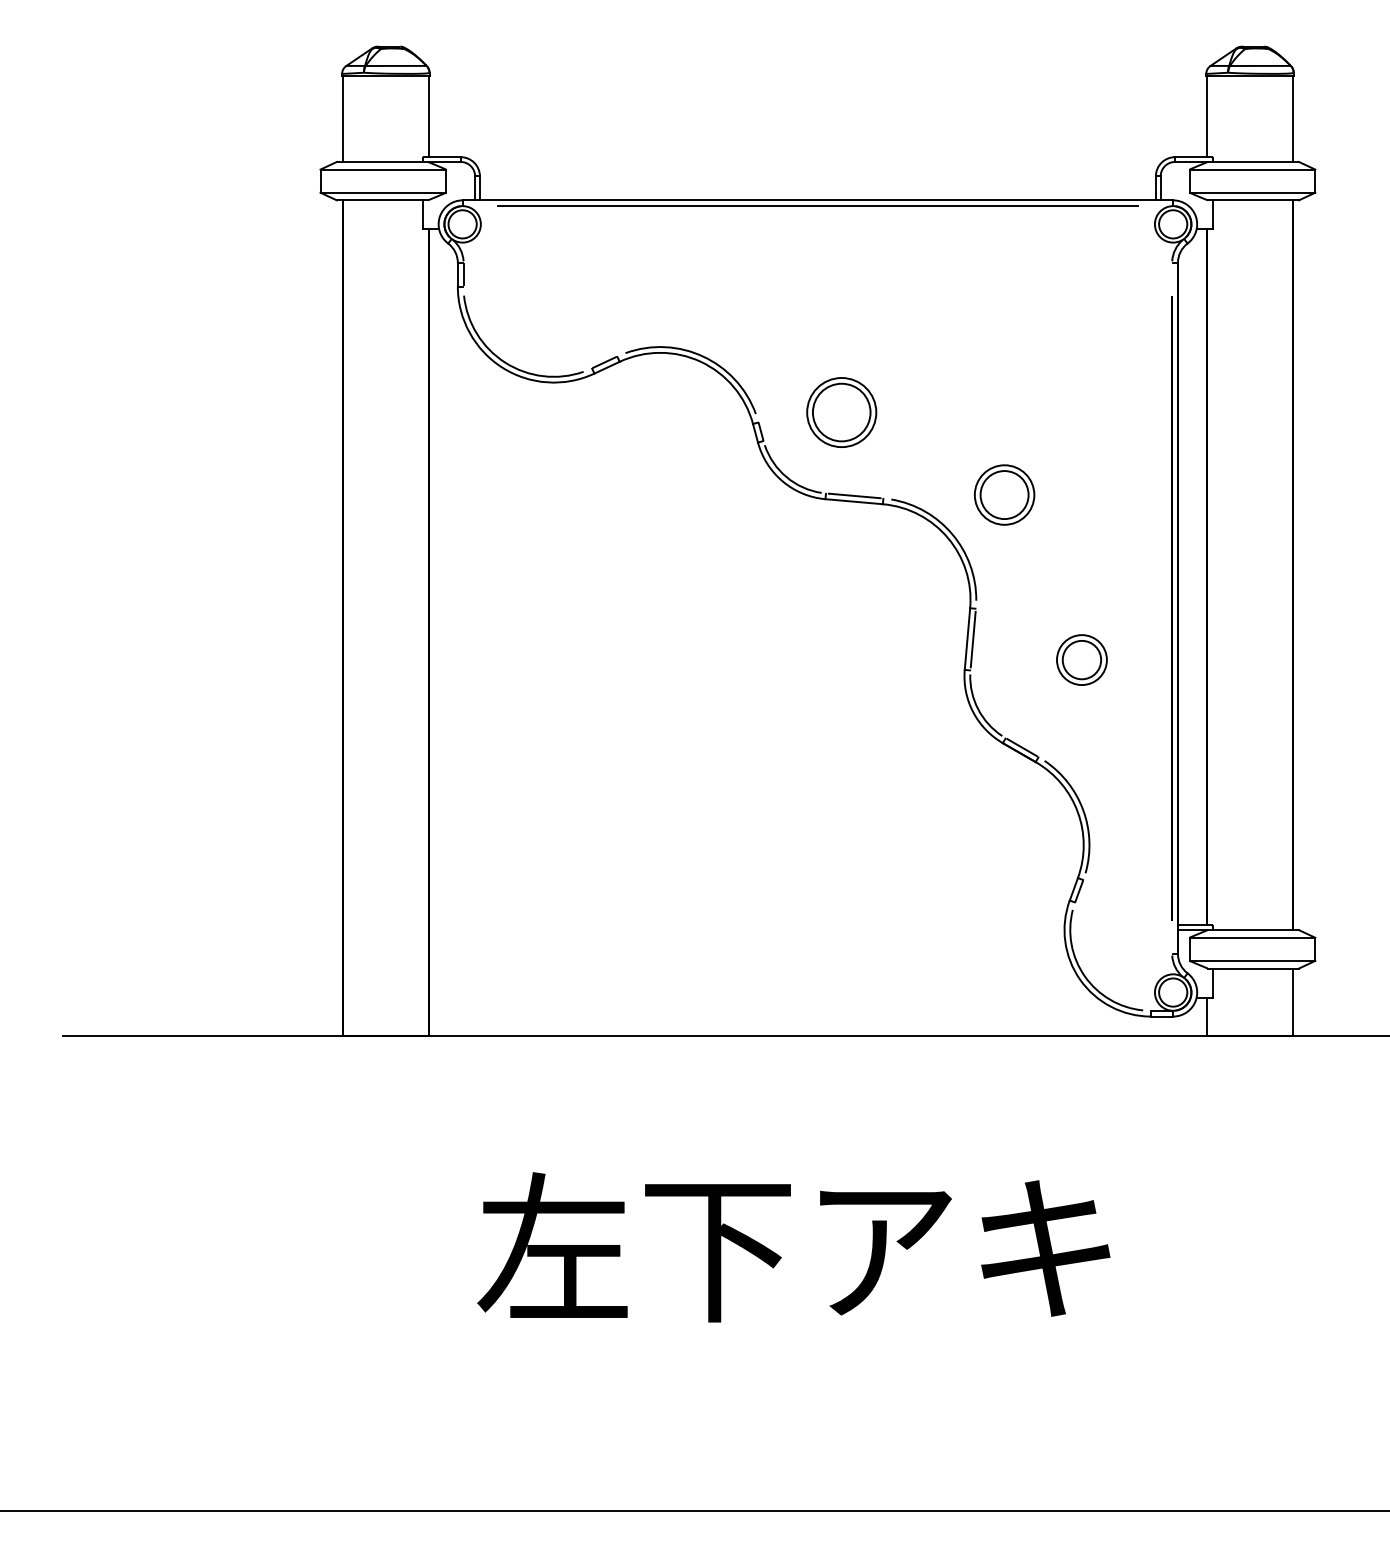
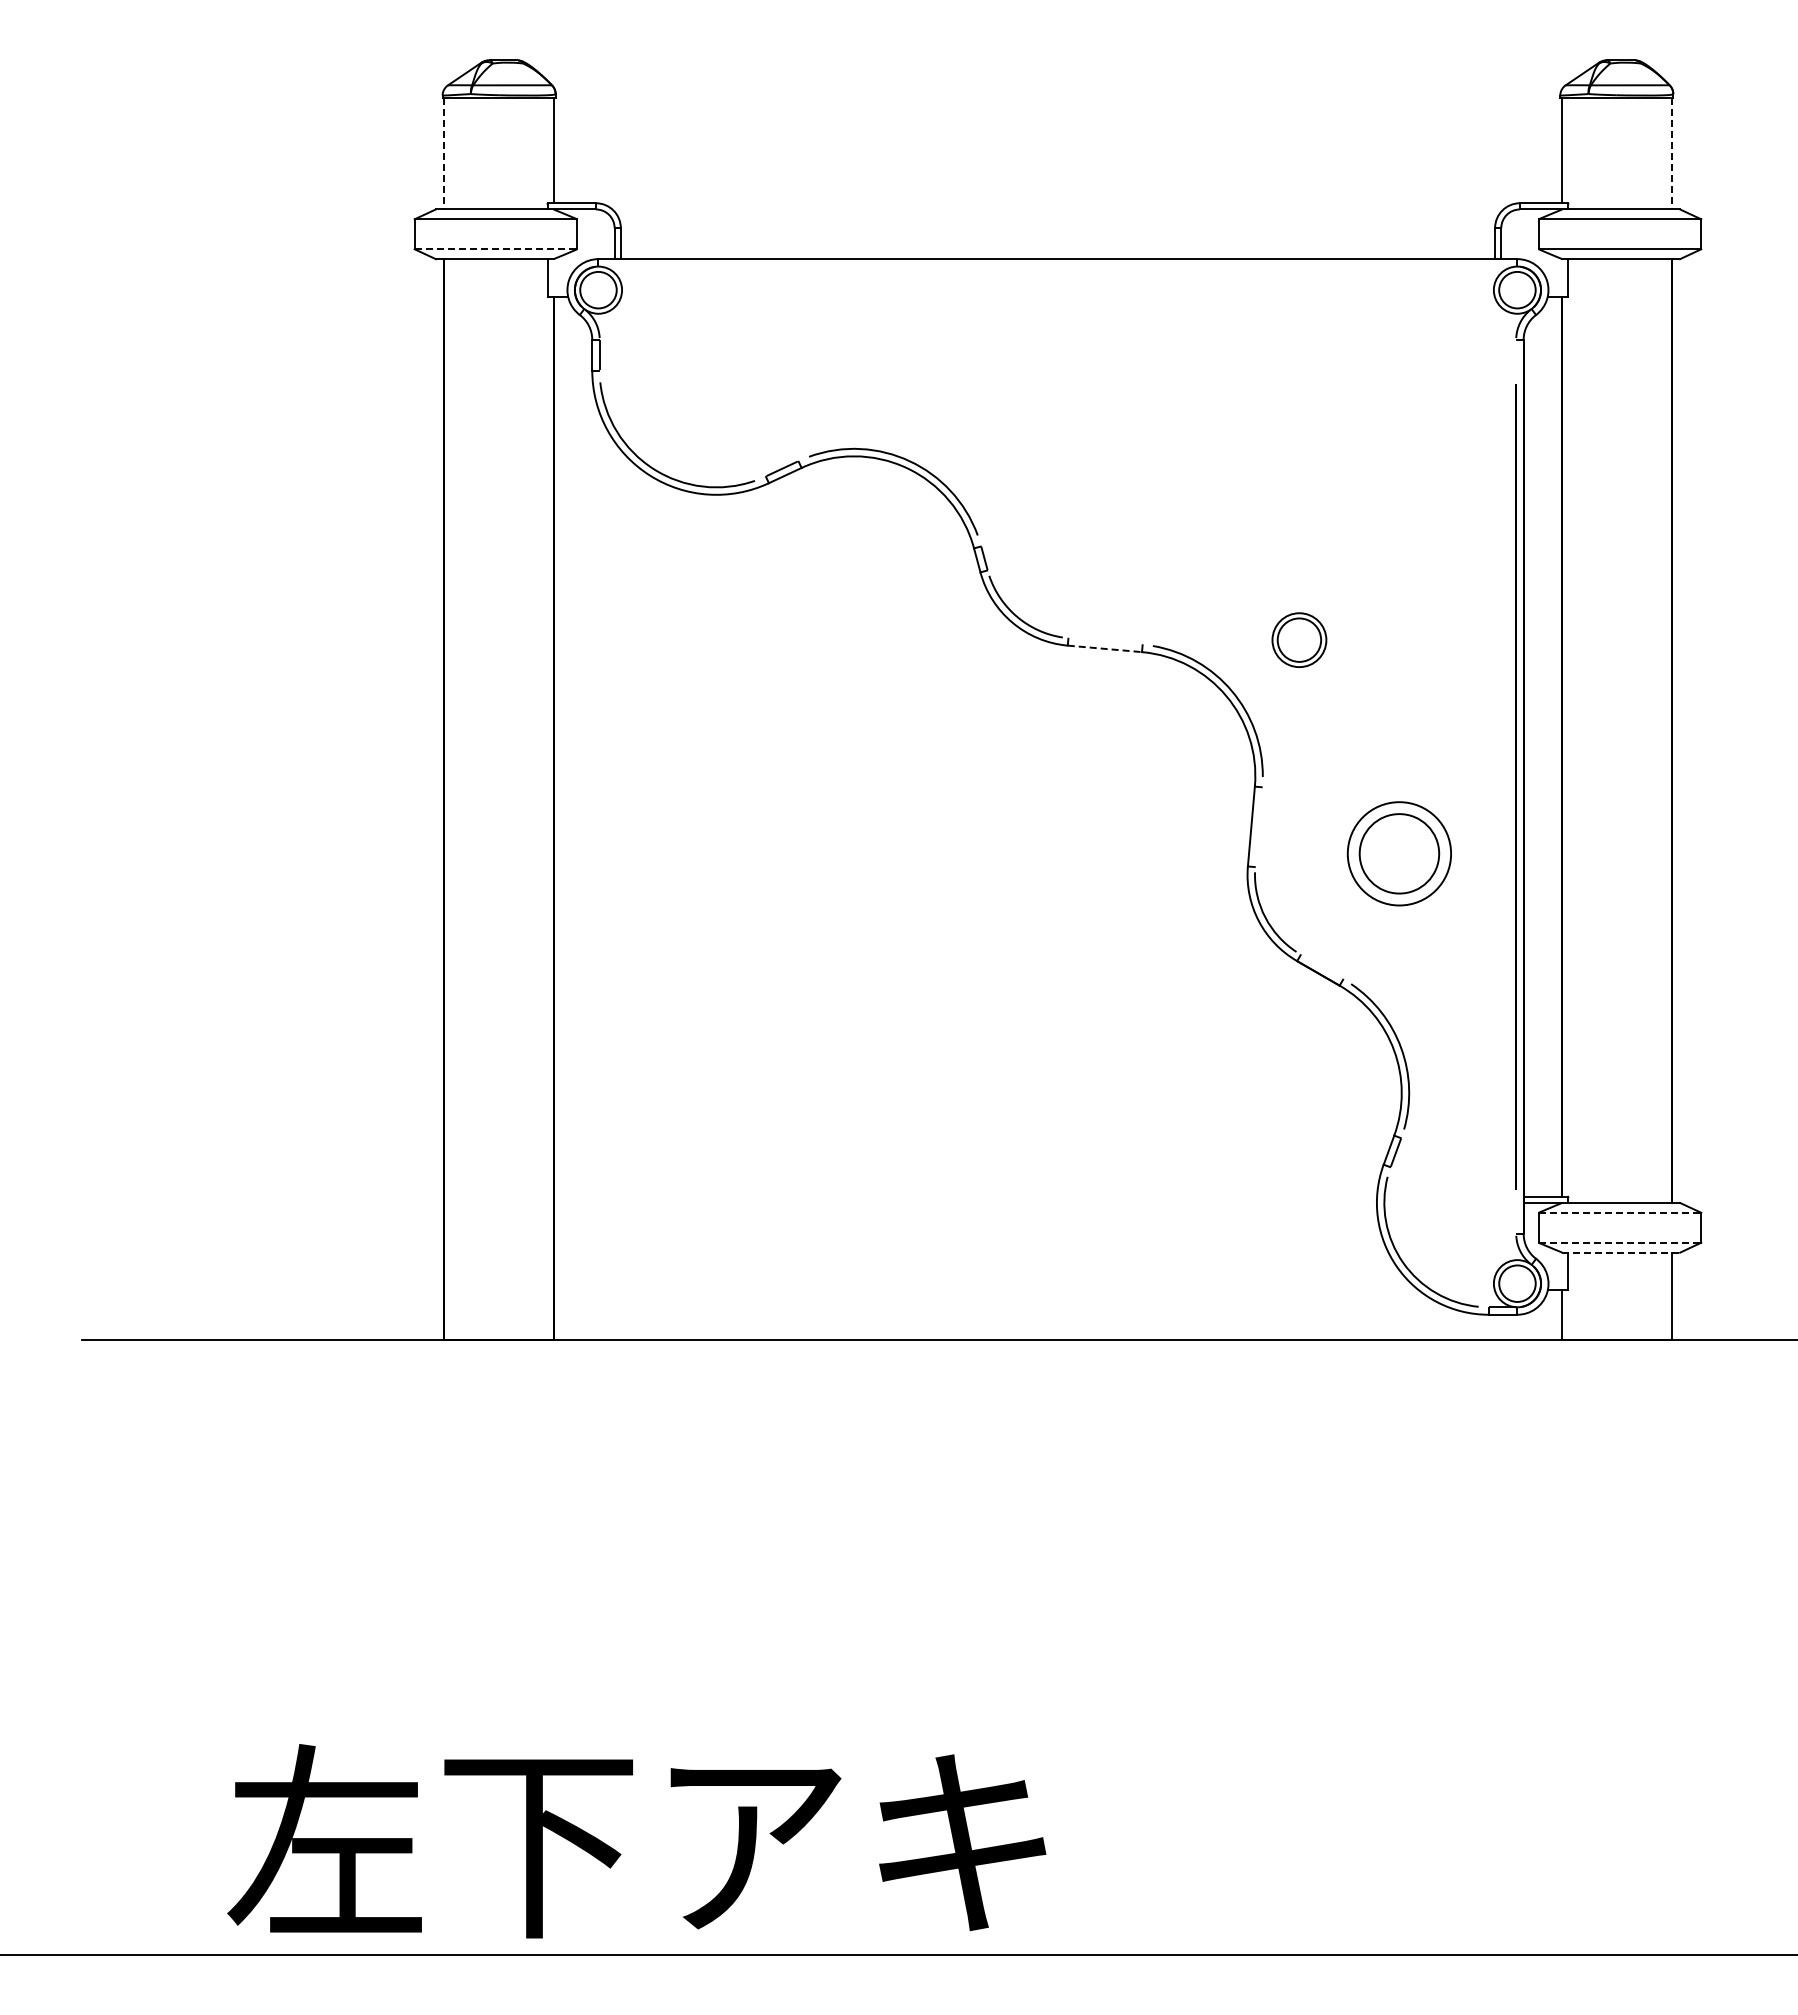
line: (342, 118) -> (443, 153), solid -> dashed
line: (1293, 118) -> (1672, 153), solid -> dashed
line: (383, 192) -> (496, 249), solid -> dashed
line: (817, 206) -> (1057, 266), removed
part: (841, 412) -> (1088, 533), removed
part: (1004, 494) -> (1299, 639), size x0.7
line: (854, 496) -> (1105, 641), removed
line: (854, 501) -> (1105, 648), solid -> dashed
line: (972, 639) -> (1258, 827), removed
part: (1081, 659) -> (1399, 853), size x1.6
line: (1022, 747) -> (1322, 966), removed
line: (1252, 937) -> (1620, 1212), solid -> dashed
line: (1252, 960) -> (1620, 1242), solid -> dashed
line: (1253, 968) -> (1621, 1252), solid -> dashed
text: (793, 1247) -> (636, 1841), moved

